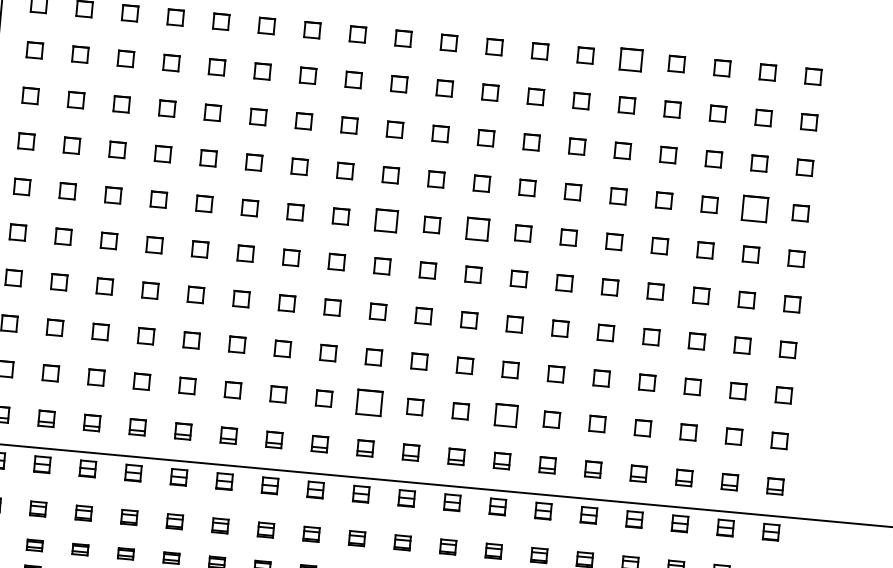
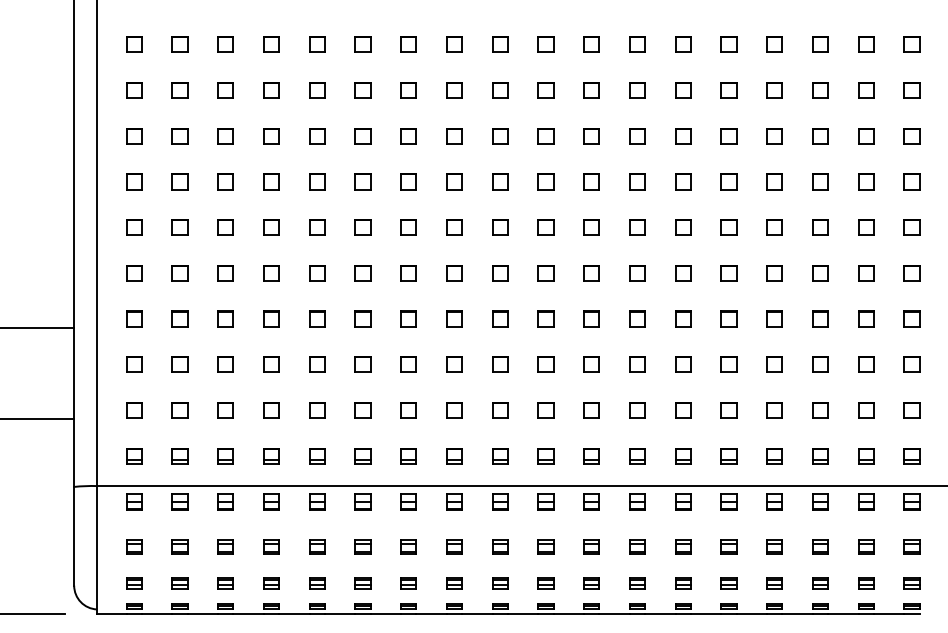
part: (630, 59) -> (728, 44), size x0.71
part: (755, 208) -> (866, 181), size x0.62
part: (386, 220) -> (500, 227), size x0.71
part: (477, 229) -> (591, 227), size x0.71
part: (369, 402) -> (500, 410), size x0.62
part: (506, 415) -> (637, 410), size x0.71

